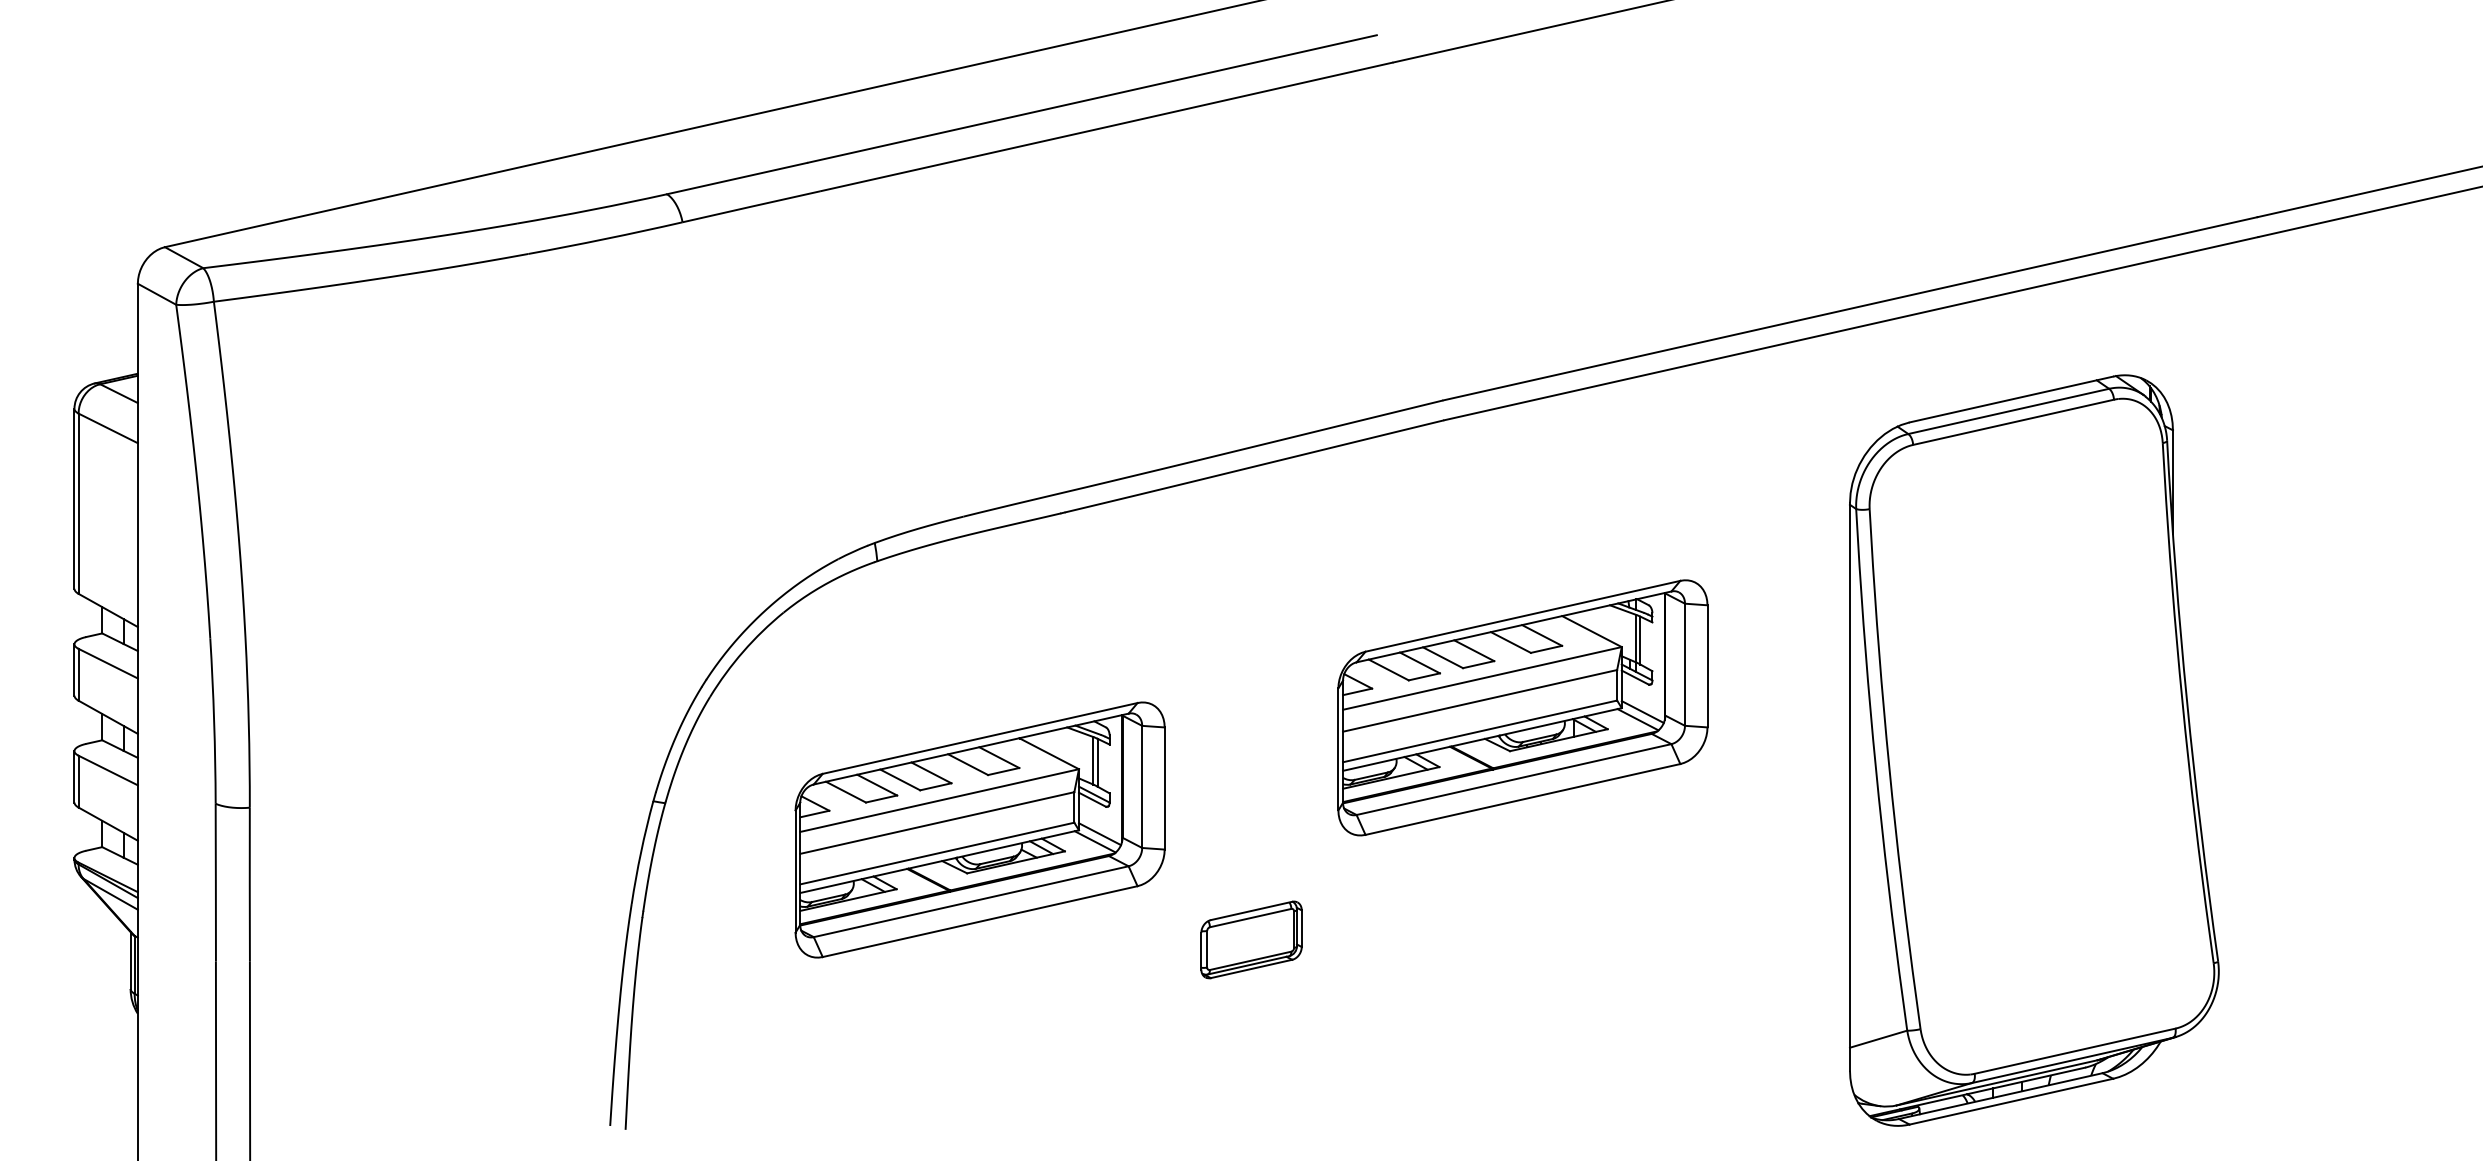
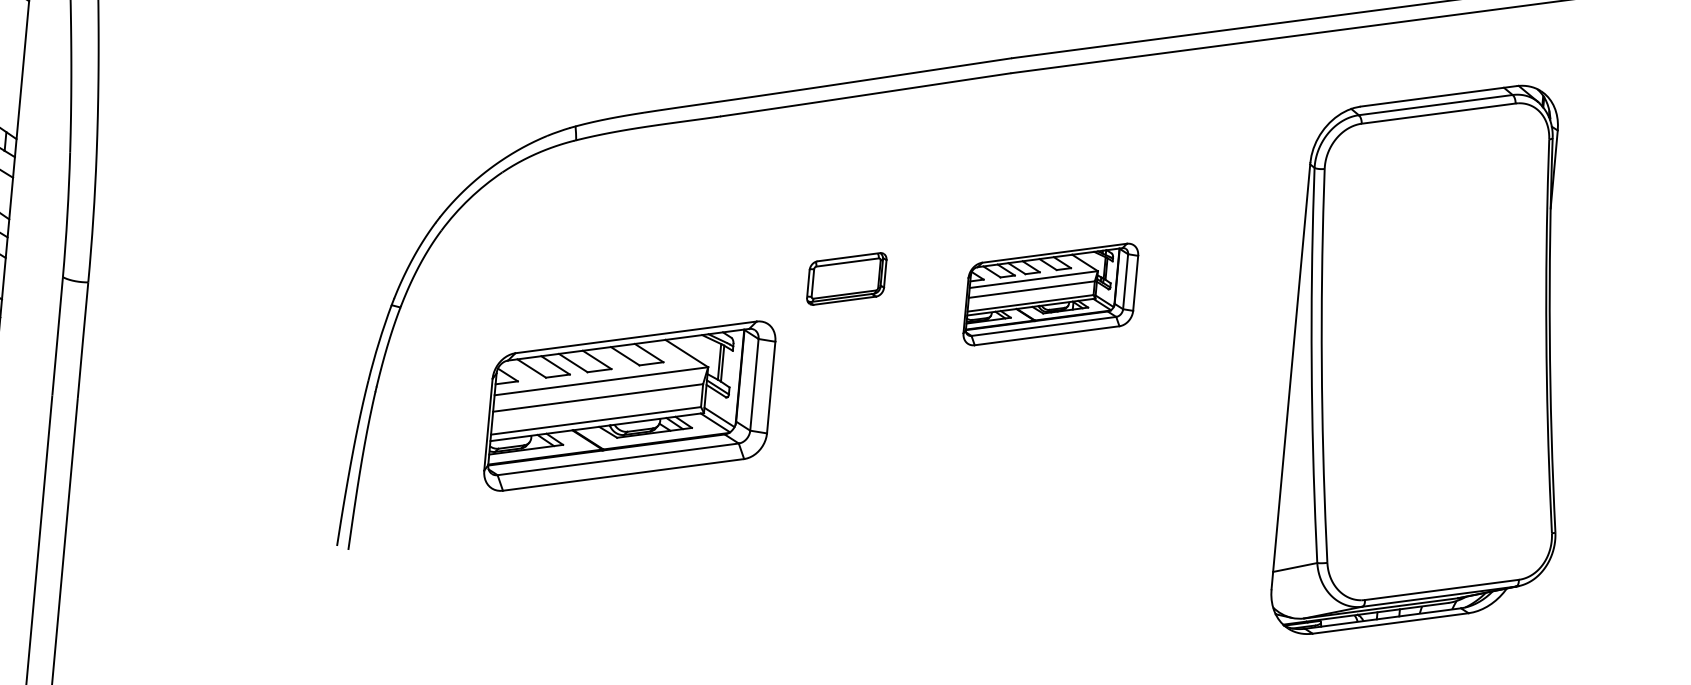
part: (1522, 707) -> (1050, 294), size x0.6
part: (979, 829) -> (629, 405), moved
part: (1251, 939) -> (846, 278), moved

